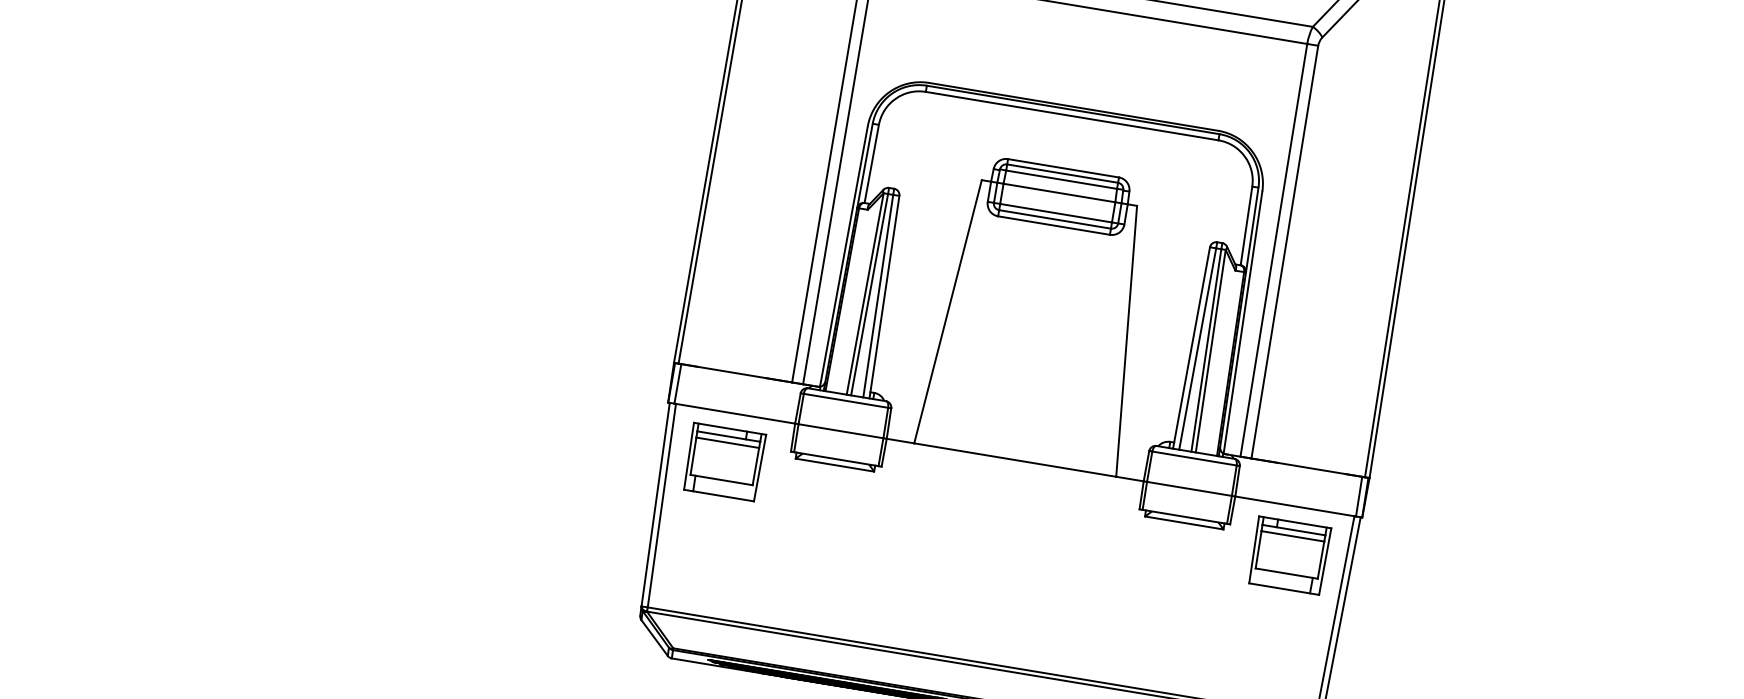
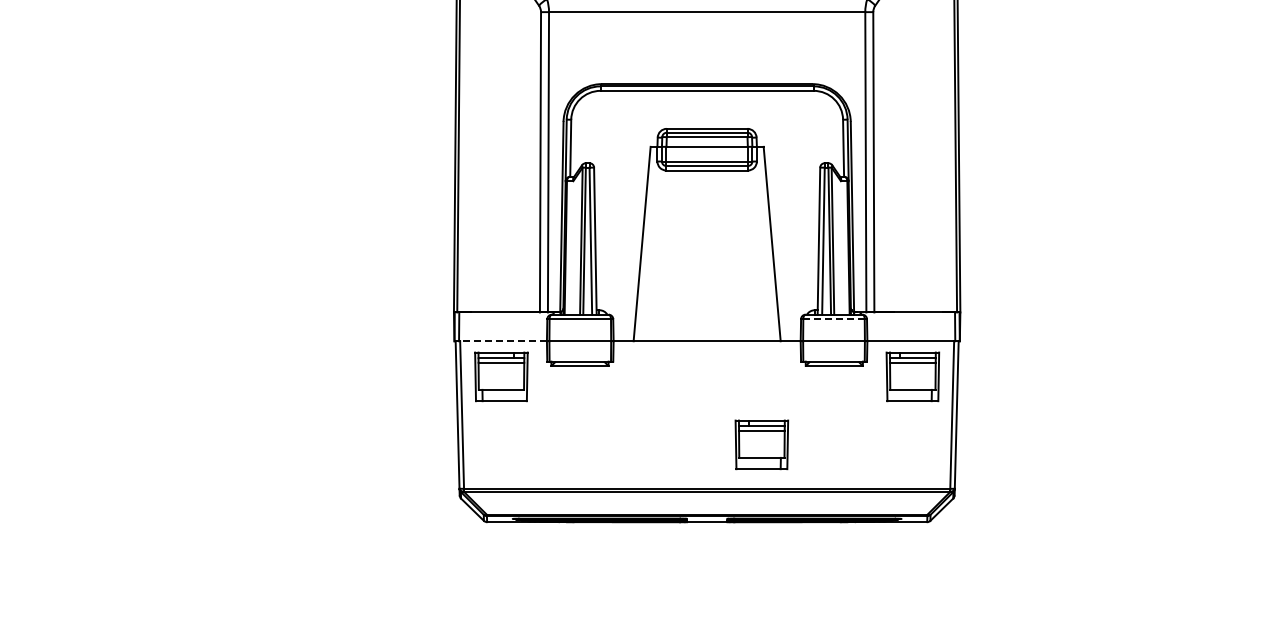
line: (735, 414) -> (503, 341), solid -> dashed
line: (1195, 459) -> (834, 319), solid -> dashed
part: (1066, 614) -> (761, 444), added

